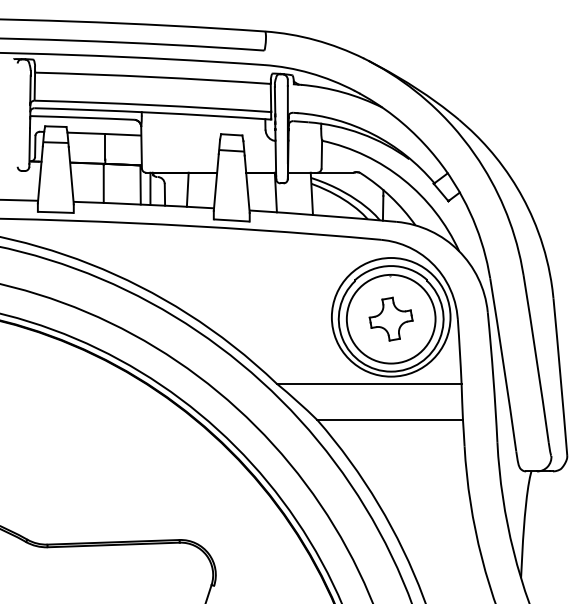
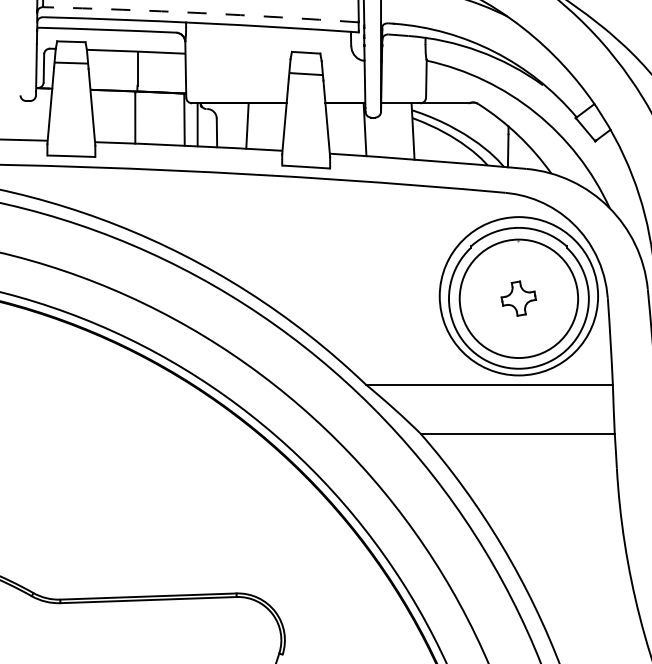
arc: (153, 105) -> (201, 13), solid -> dashed
part: (390, 318) -> (518, 297), size x0.6

